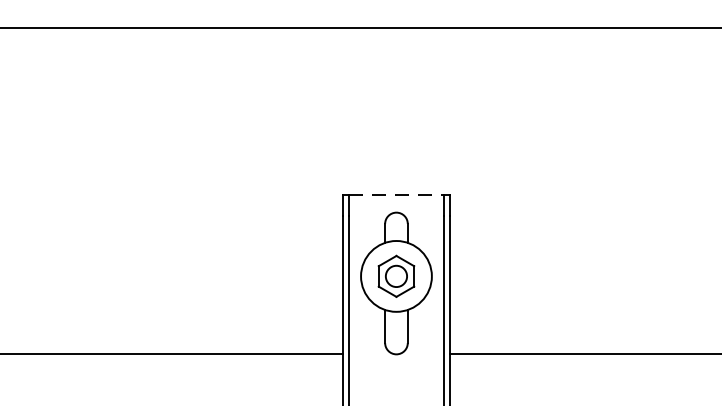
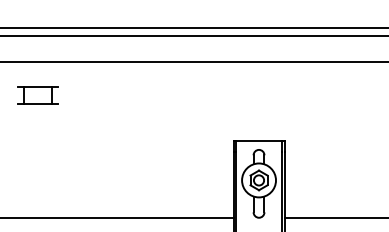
line: (397, 195) -> (259, 141), dashed -> solid

